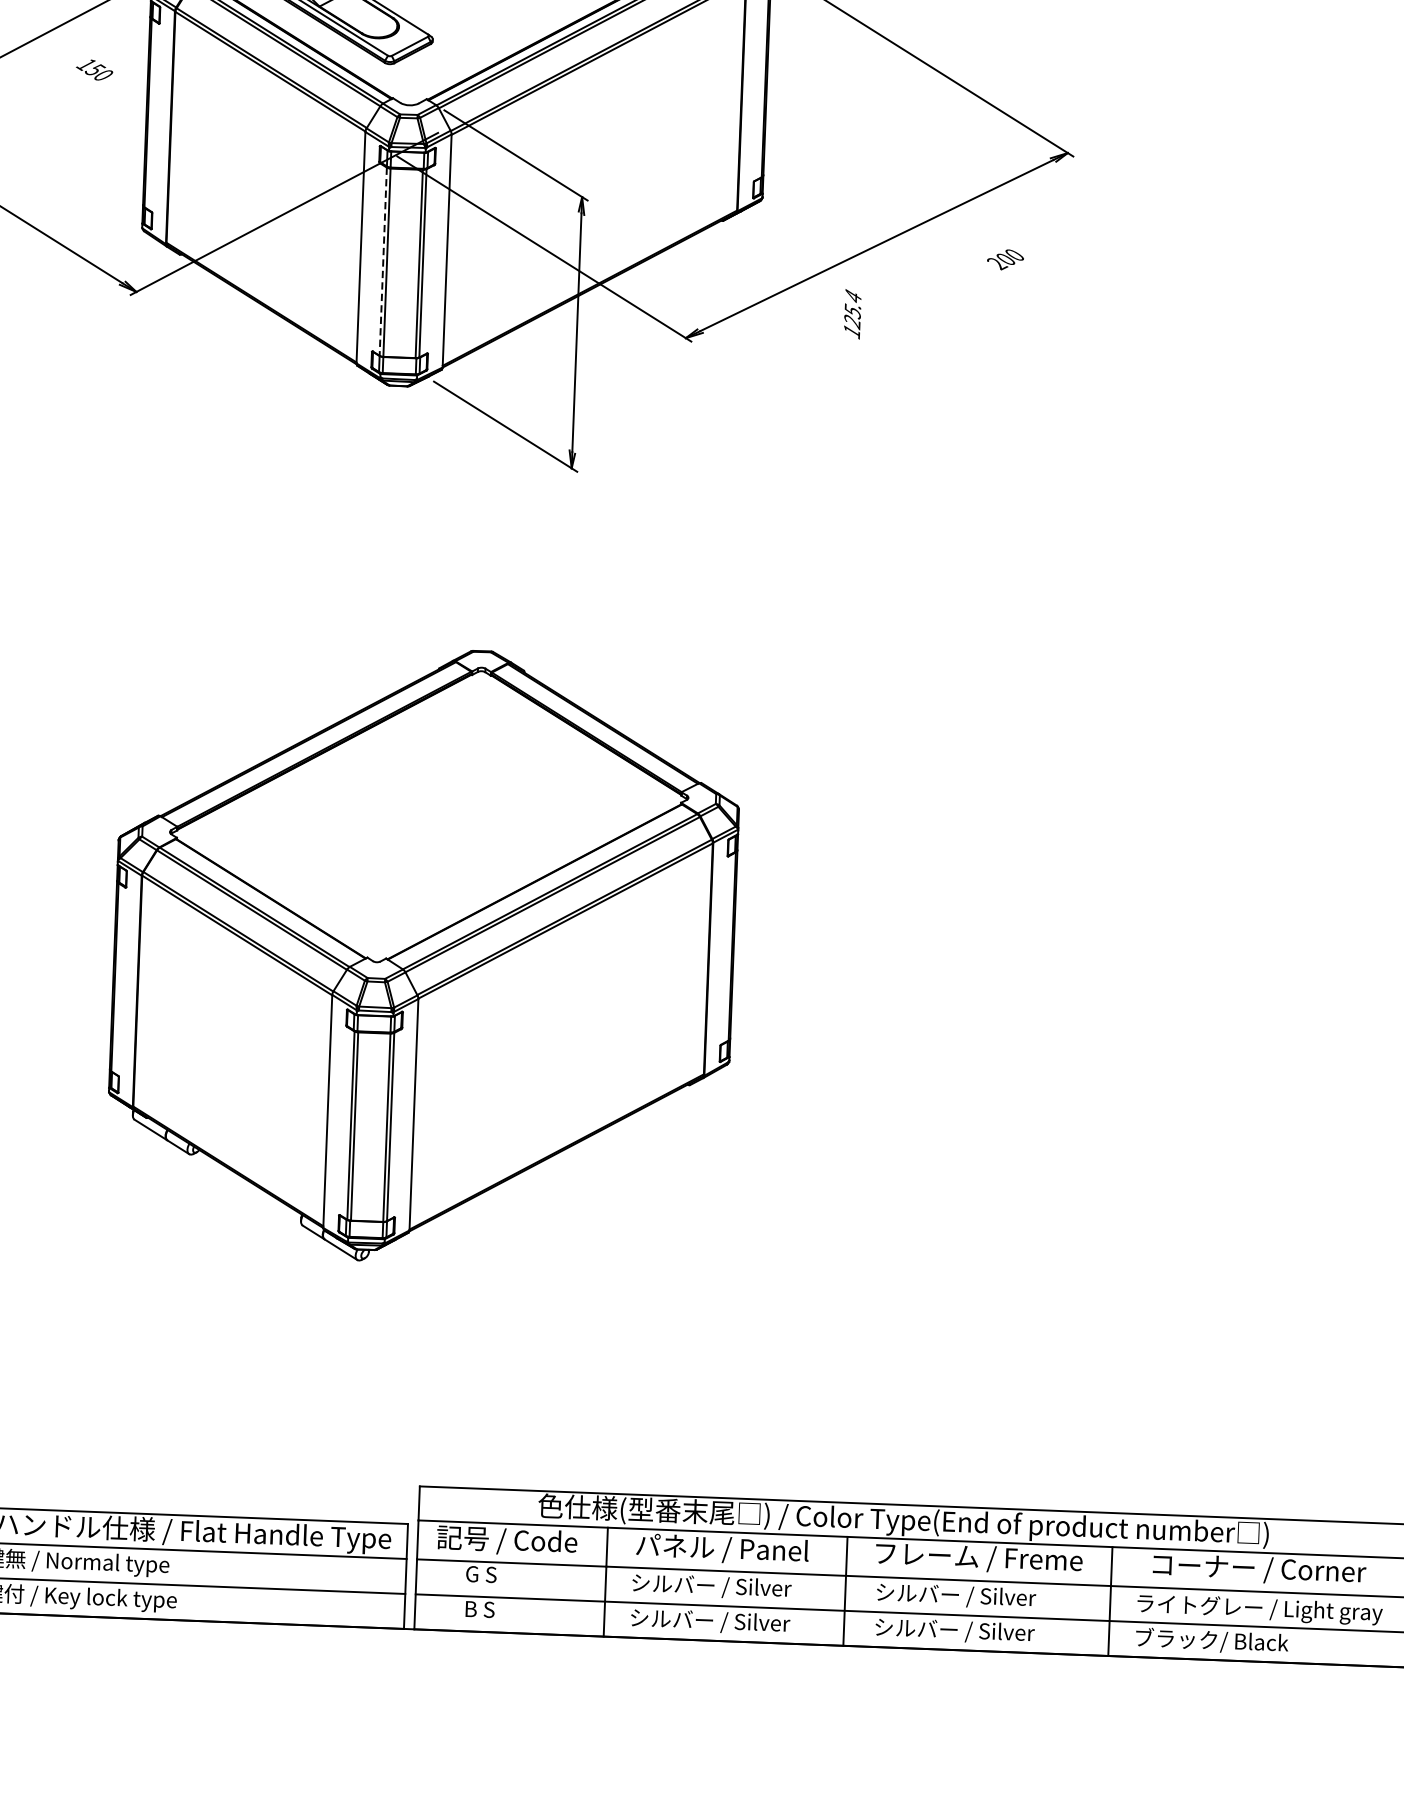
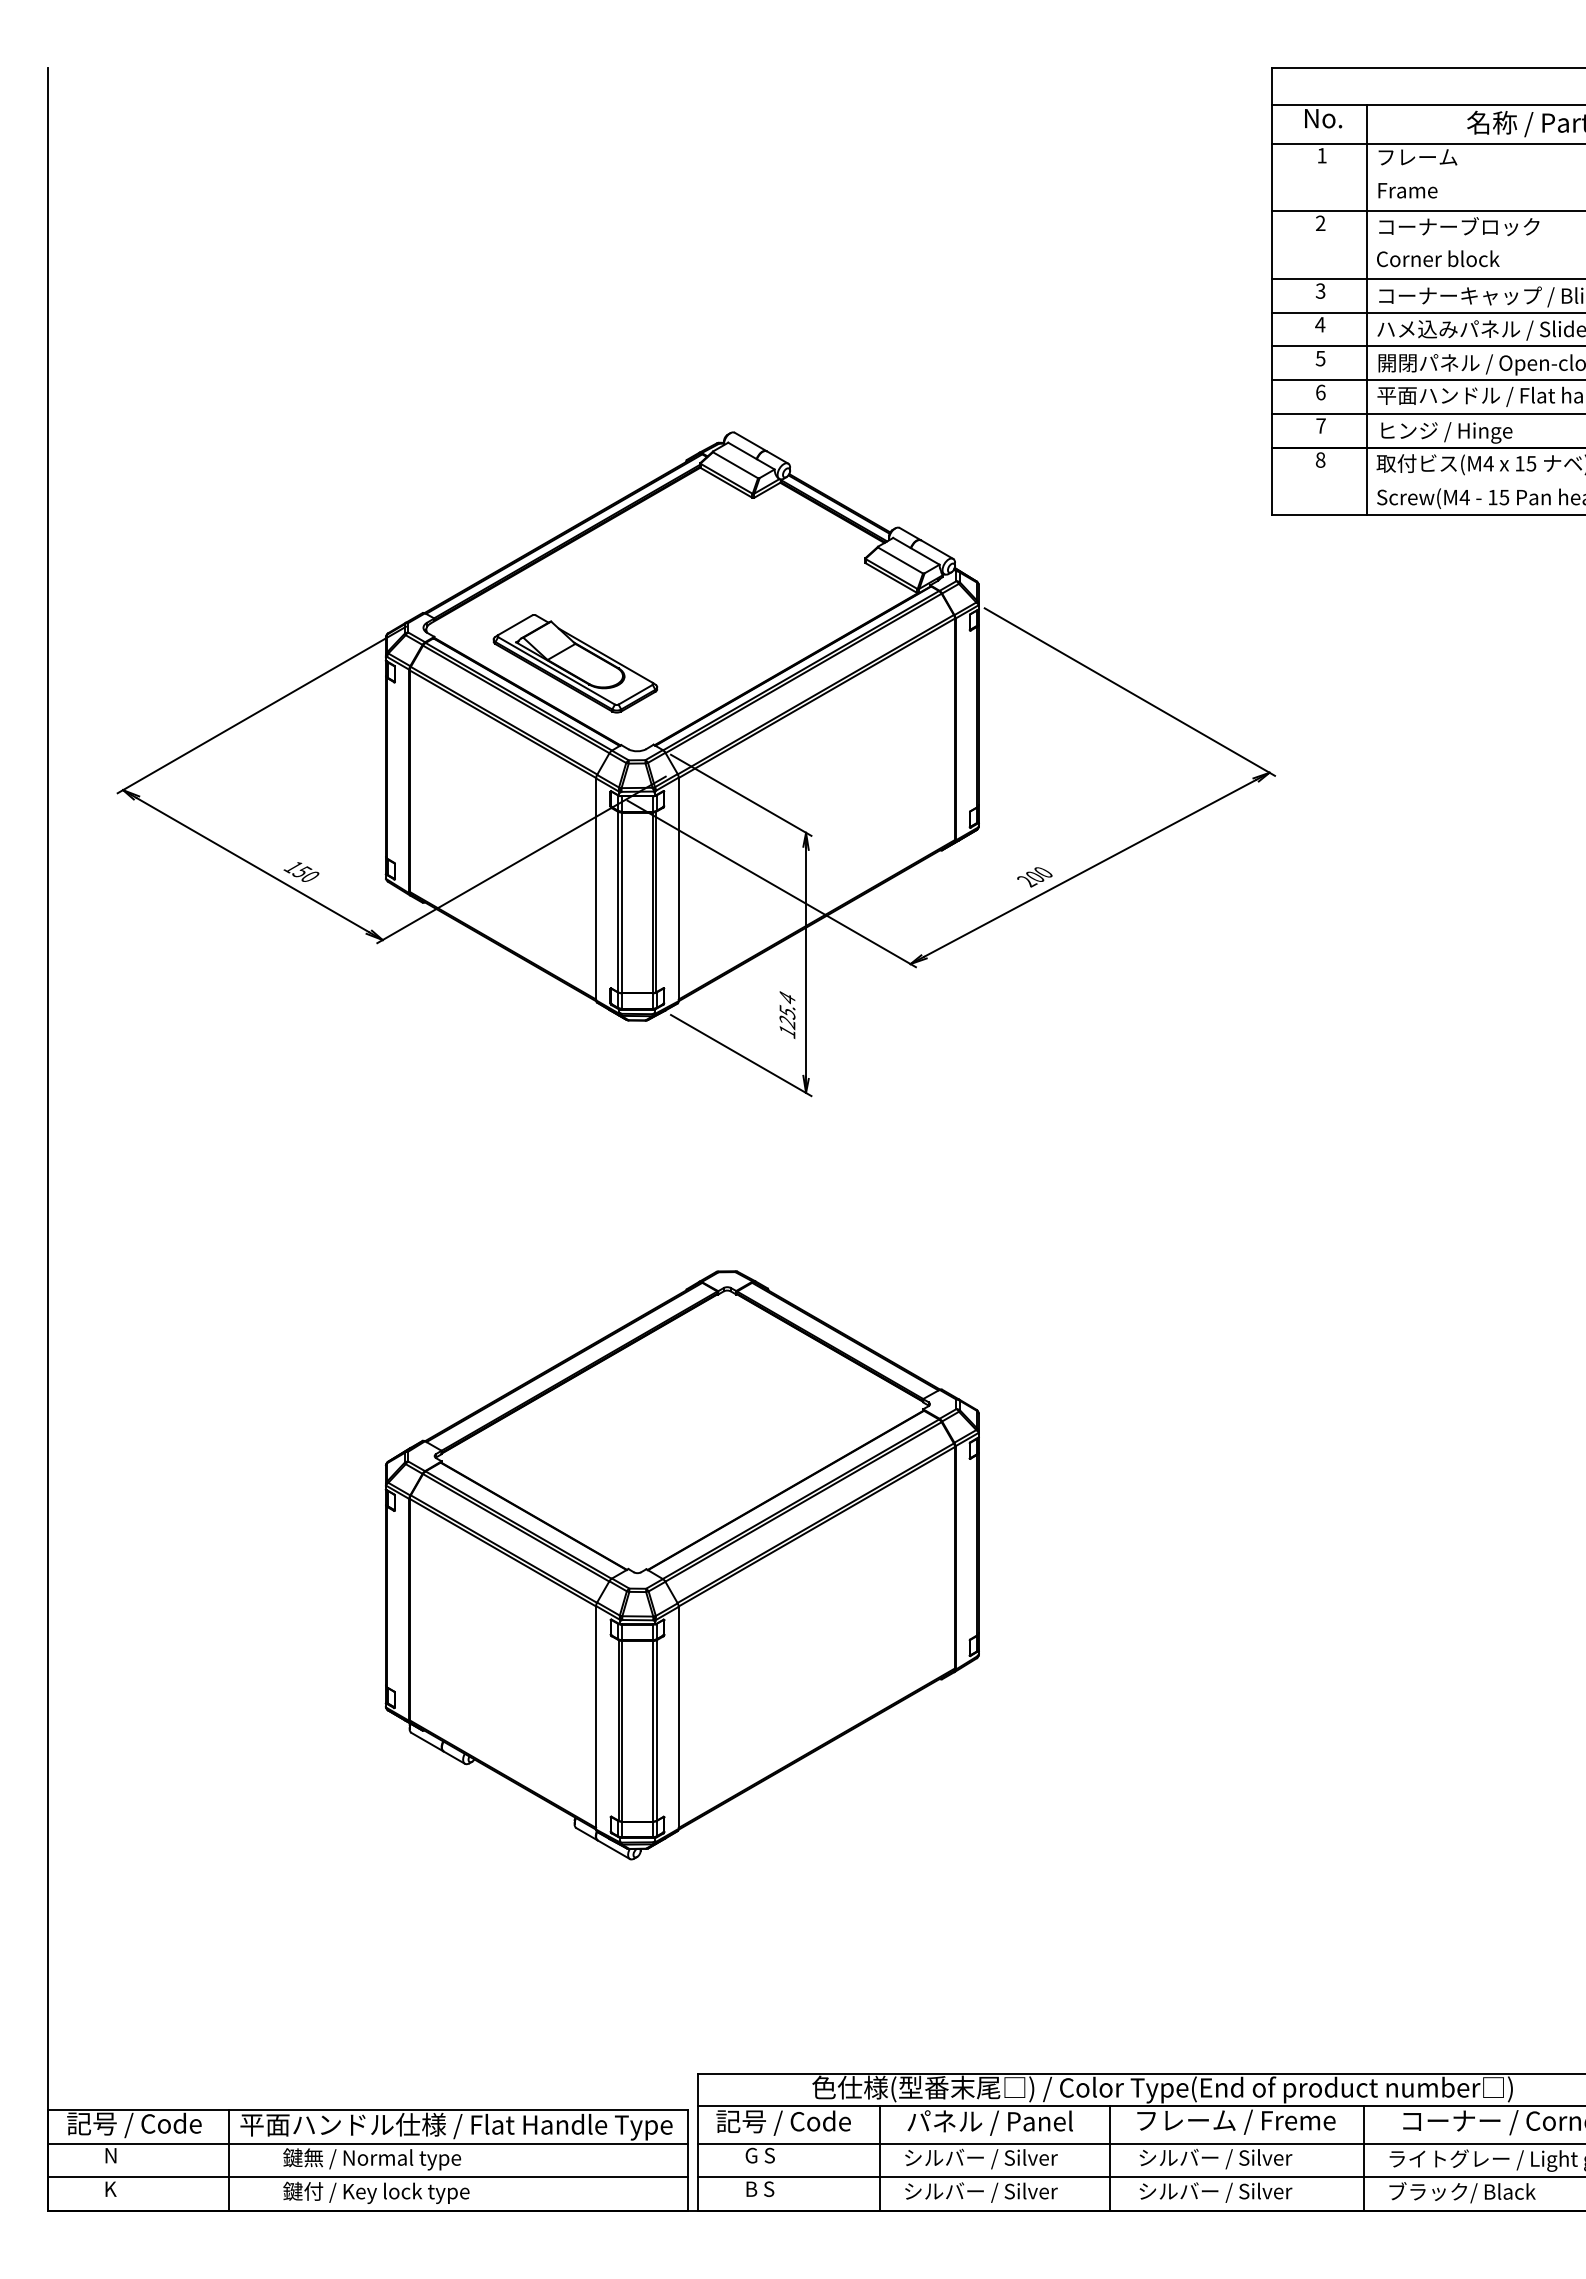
text: (94, 69) -> (301, 871), moved
text: (1005, 260) -> (1034, 877), moved
line: (382, 262) -> (617, 902), dashed -> solid
text: (852, 313) -> (787, 1014), moved

